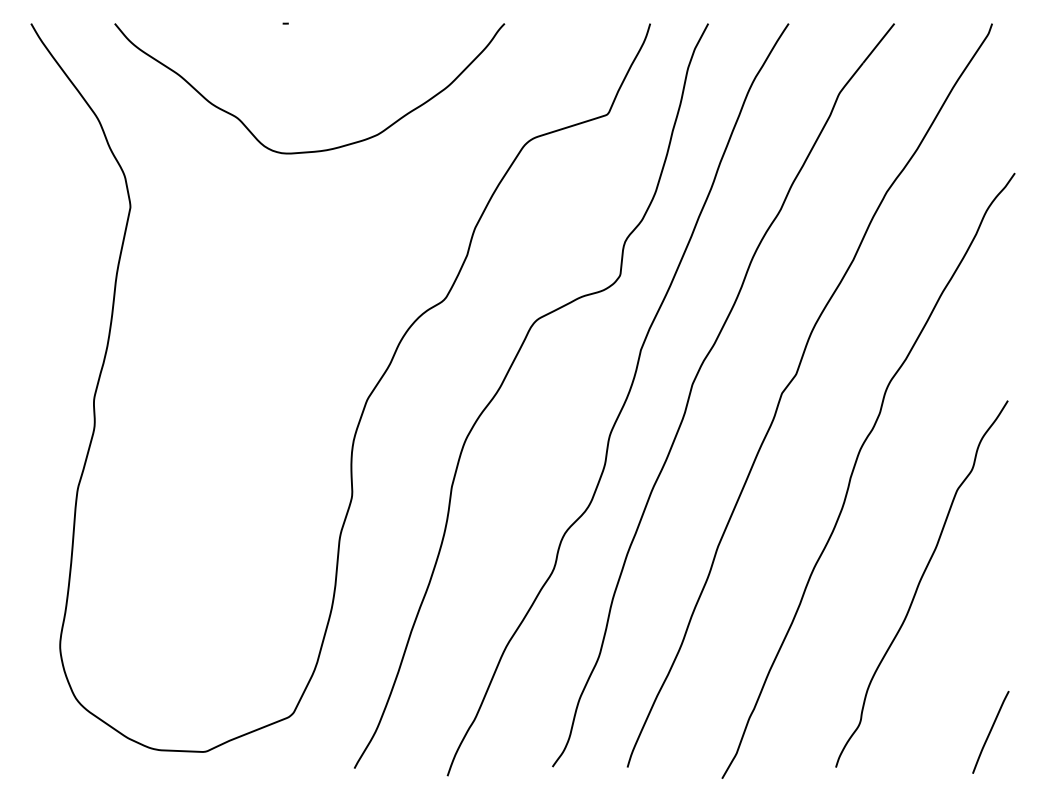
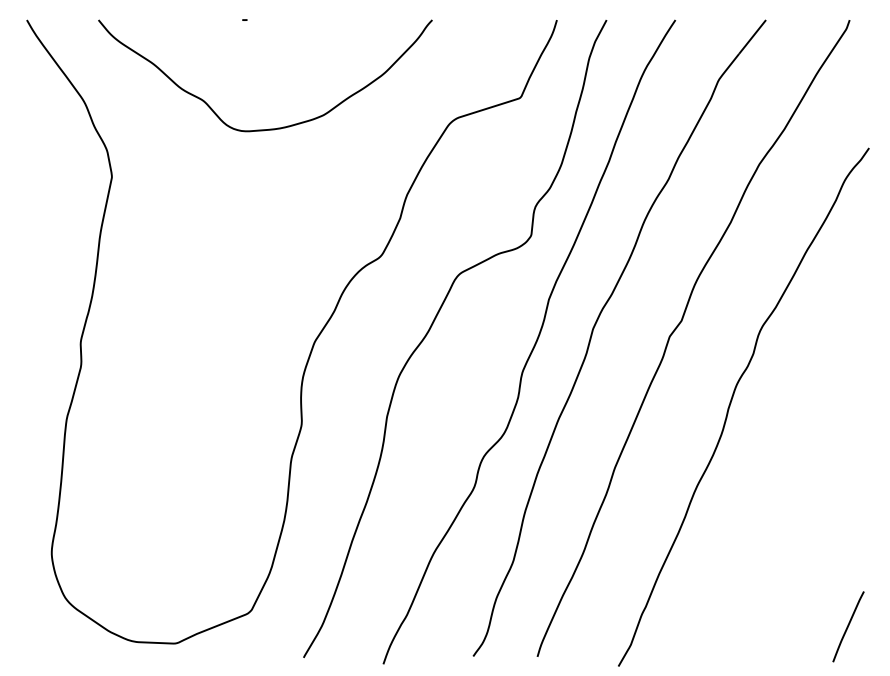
curve: (920, 583) -> (788, 499), removed

